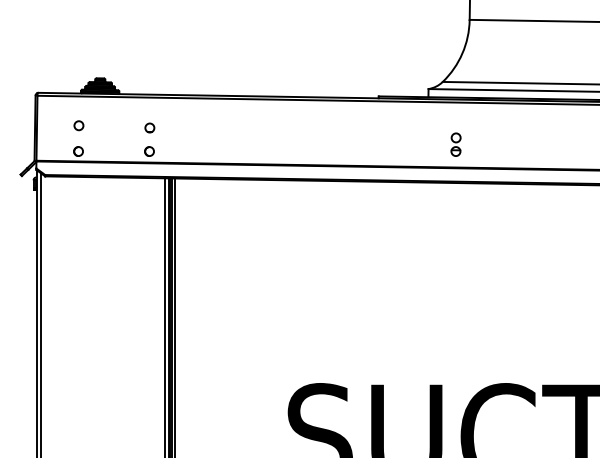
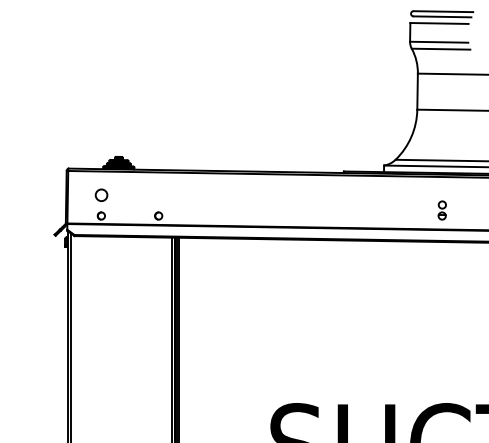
circle: (78, 124) -> (101, 194), size x1.6
part: (149, 127) -> (158, 196), removed
part: (455, 144) -> (441, 210), moved

